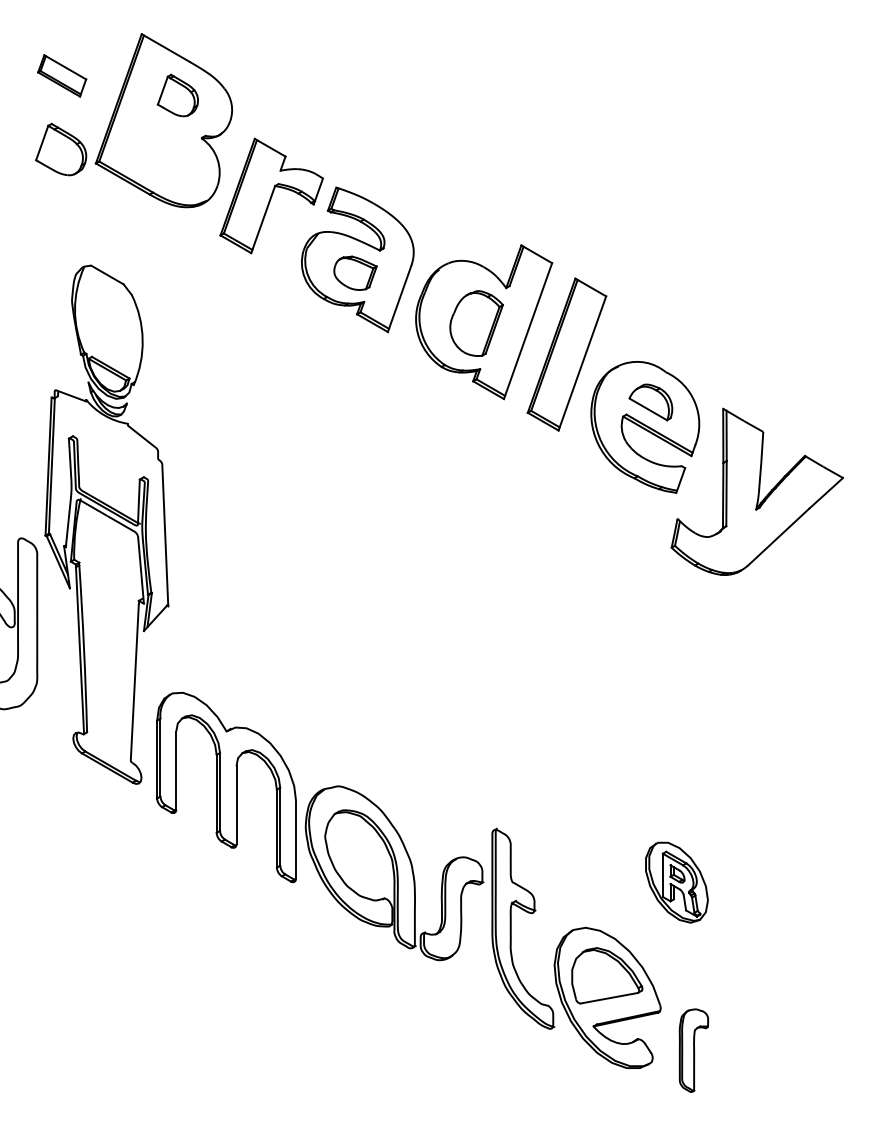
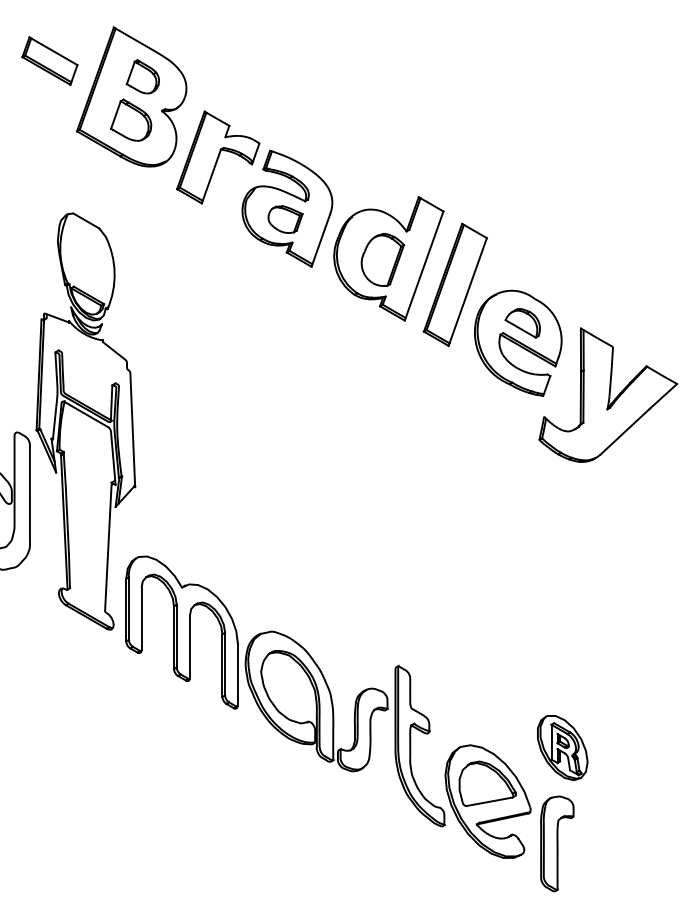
part: (61, 75) -> (49, 60), size x1.43
part: (61, 148) -> (131, 119), moved
part: (676, 883) -> (562, 748), moved
part: (694, 1050) -> (557, 843), size x1.43

